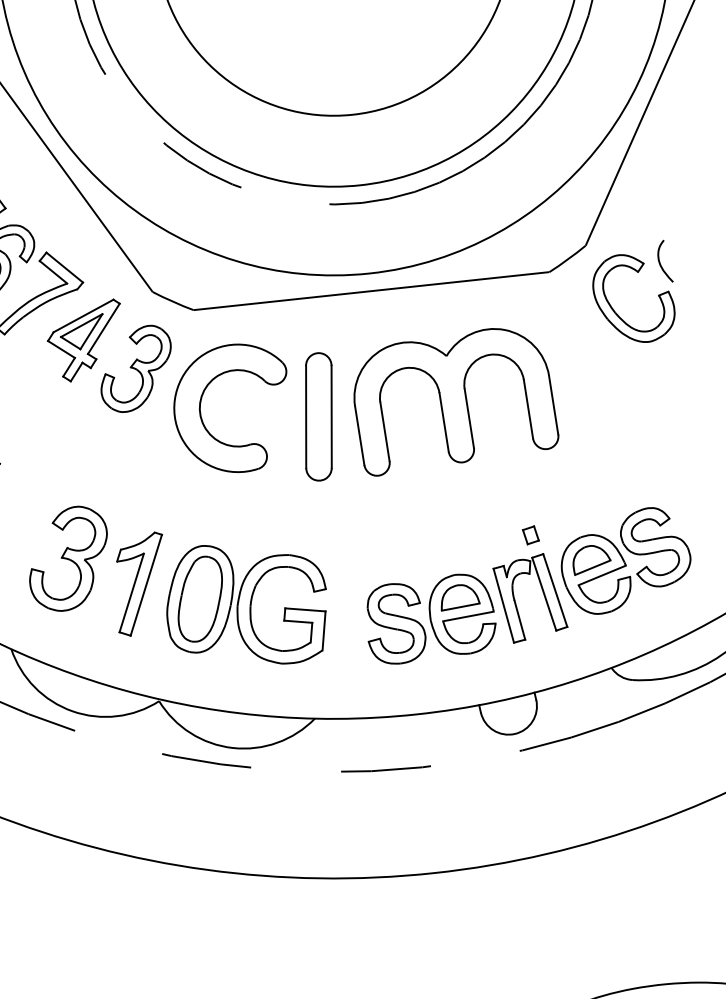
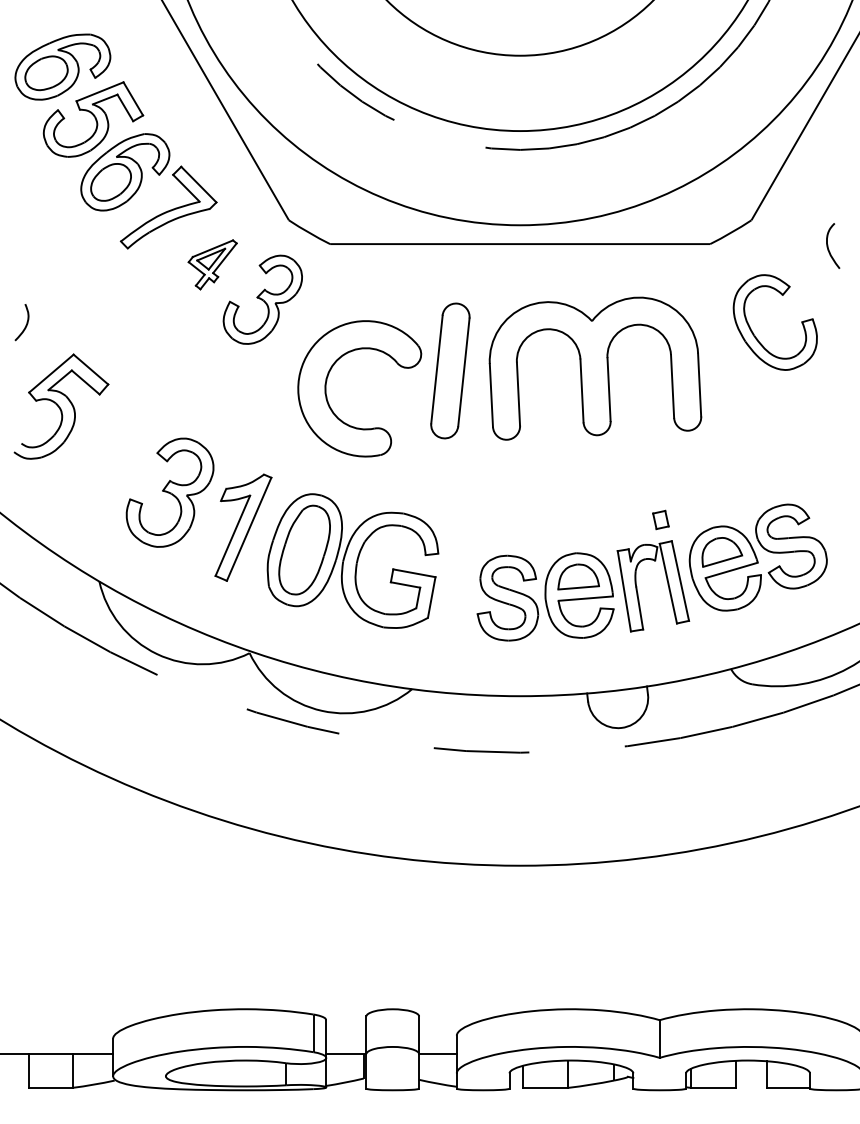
part: (616, 312) -> (755, 335), moved
part: (85, 341) -> (212, 264), size x0.6
part: (201, 405) -> (327, 381), moved

